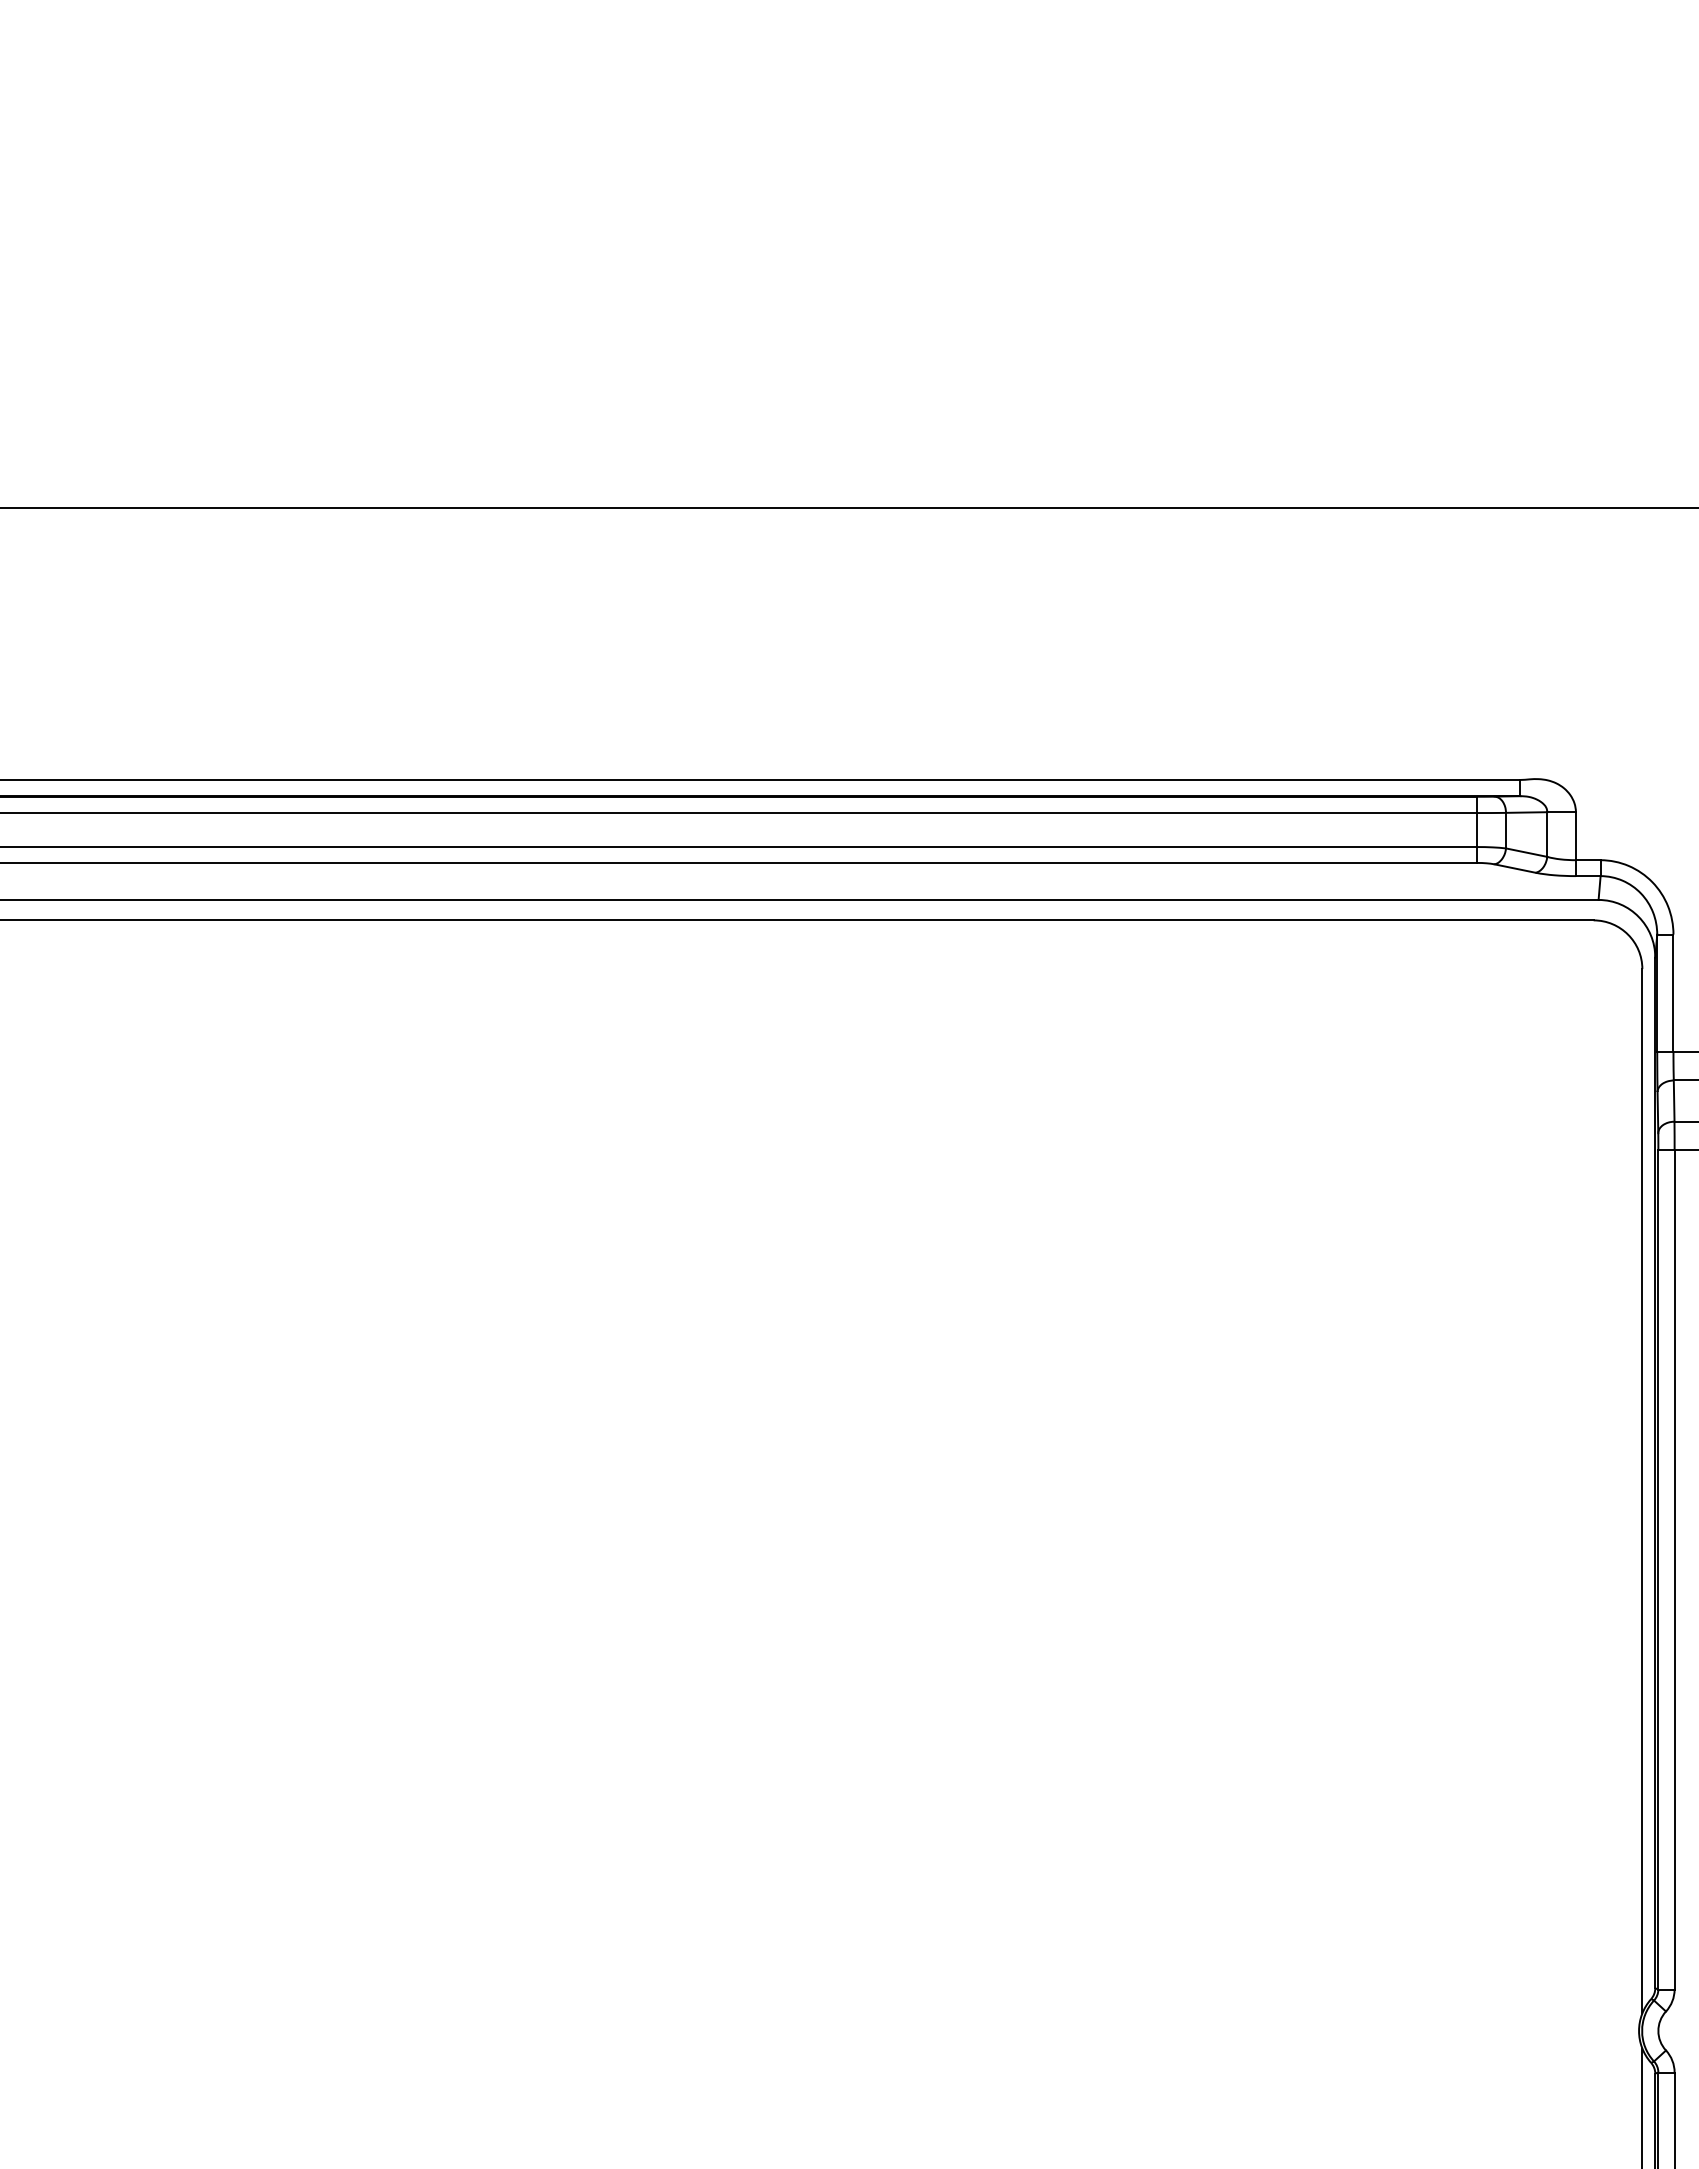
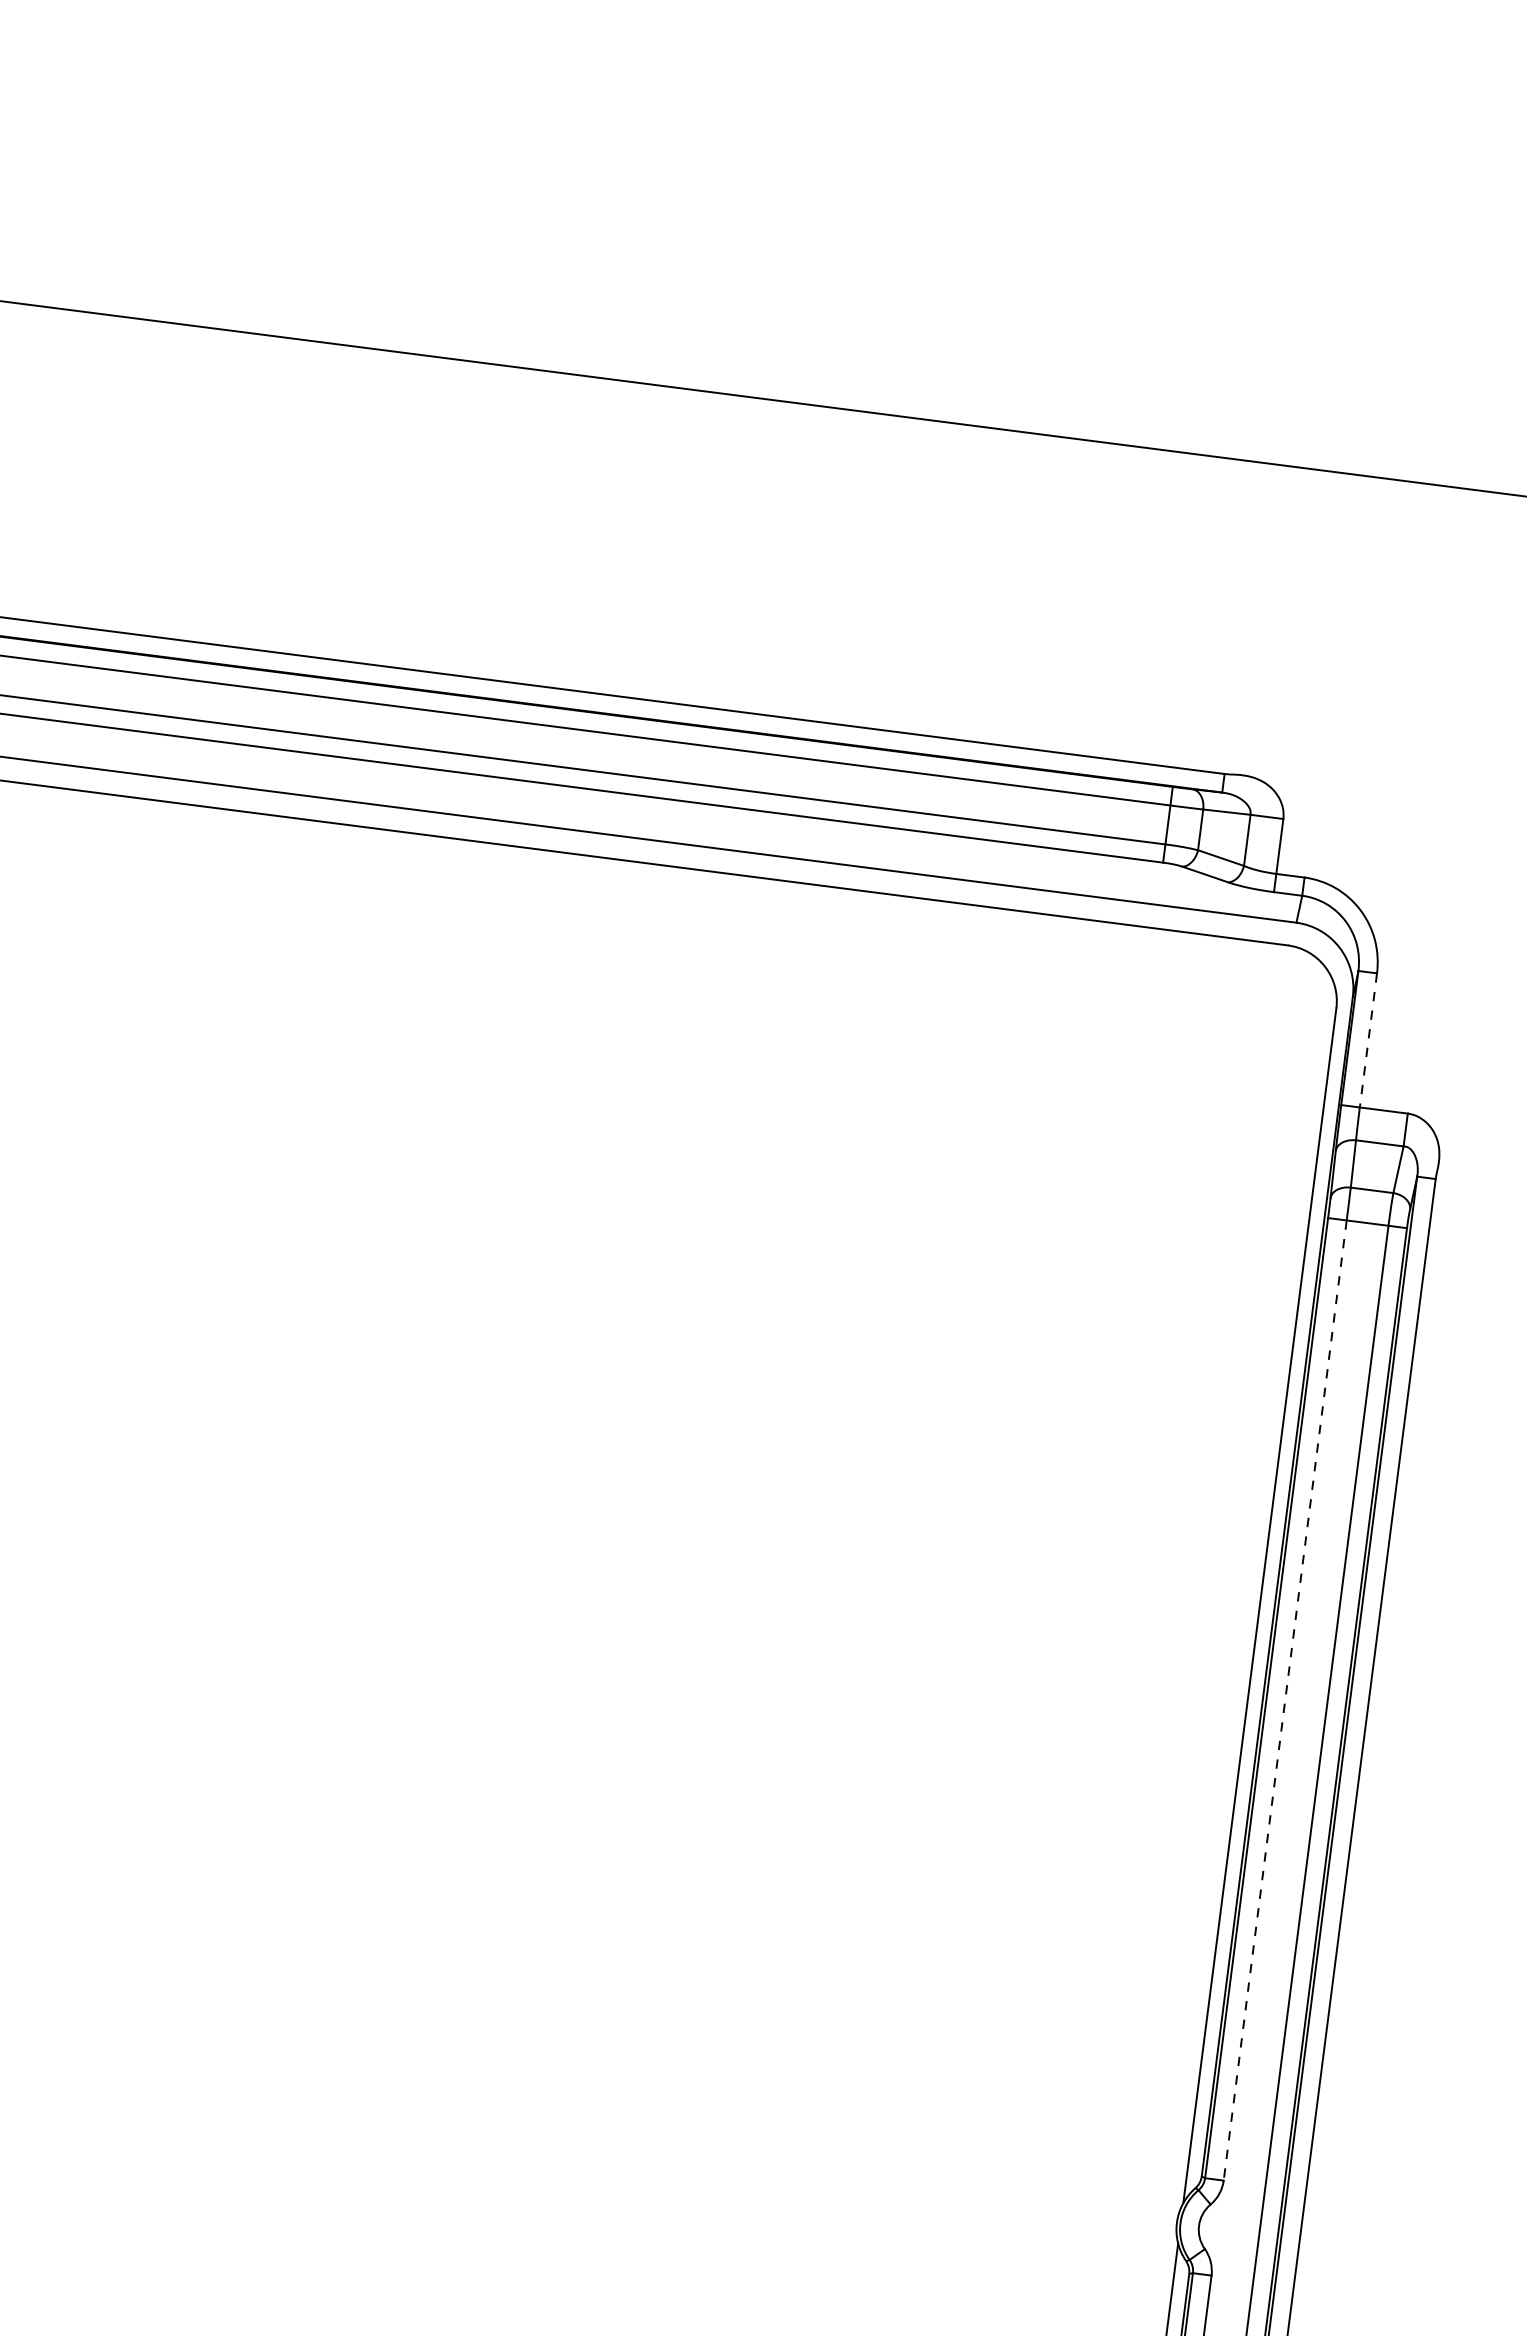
line: (1673, 993) -> (1368, 1040), solid -> dashed
line: (1674, 1569) -> (1285, 1699), solid -> dashed

